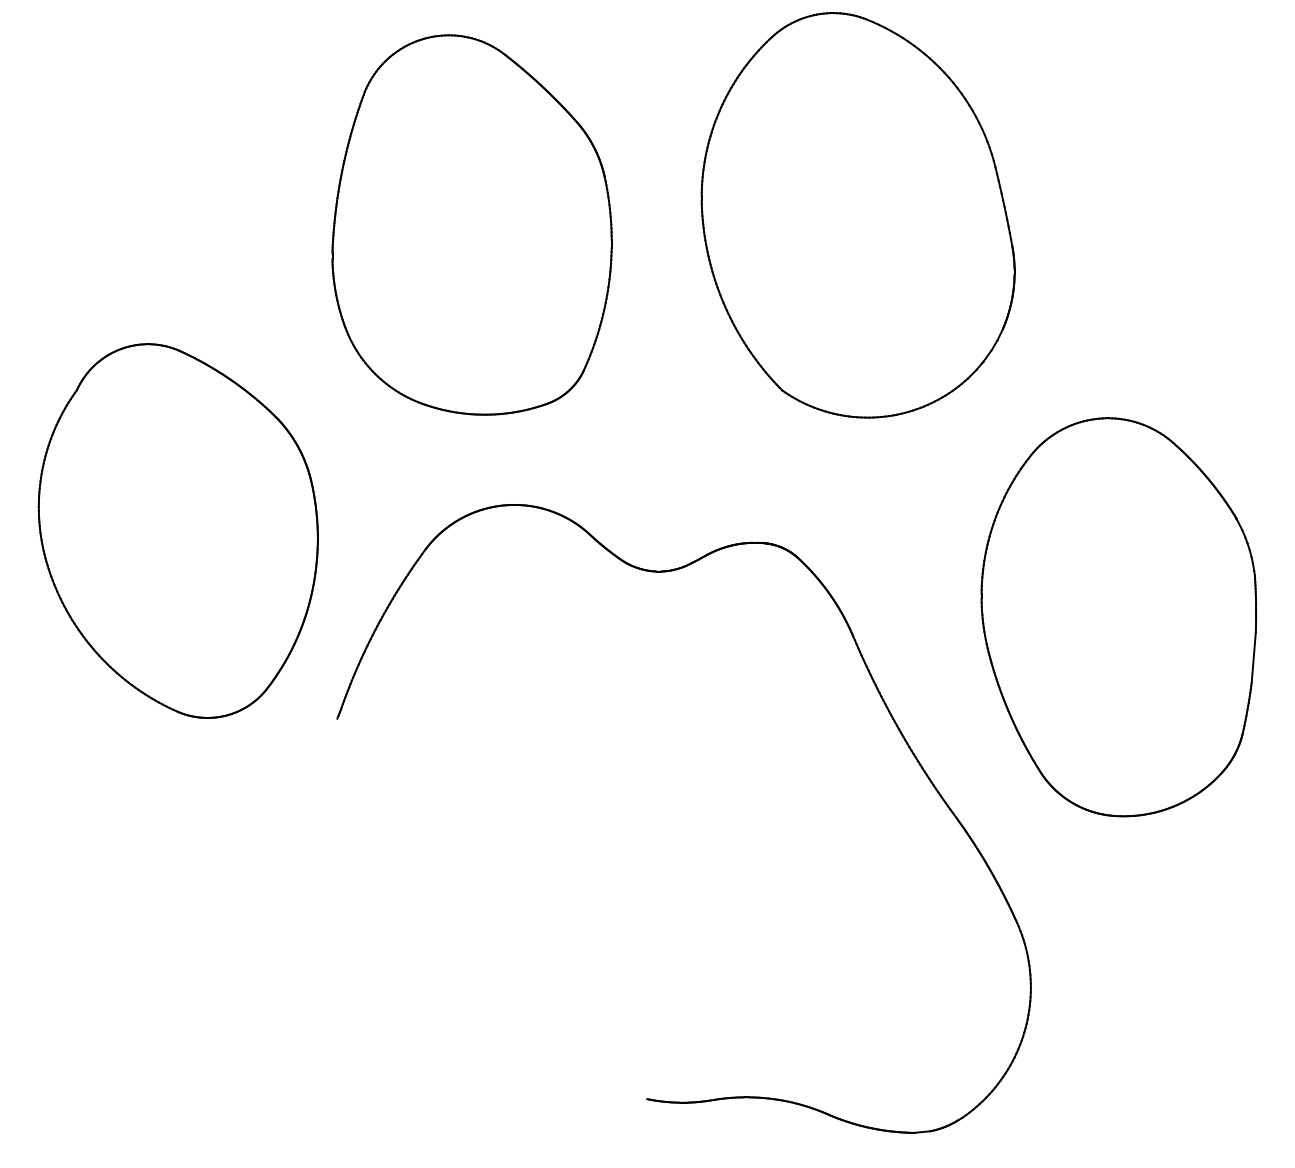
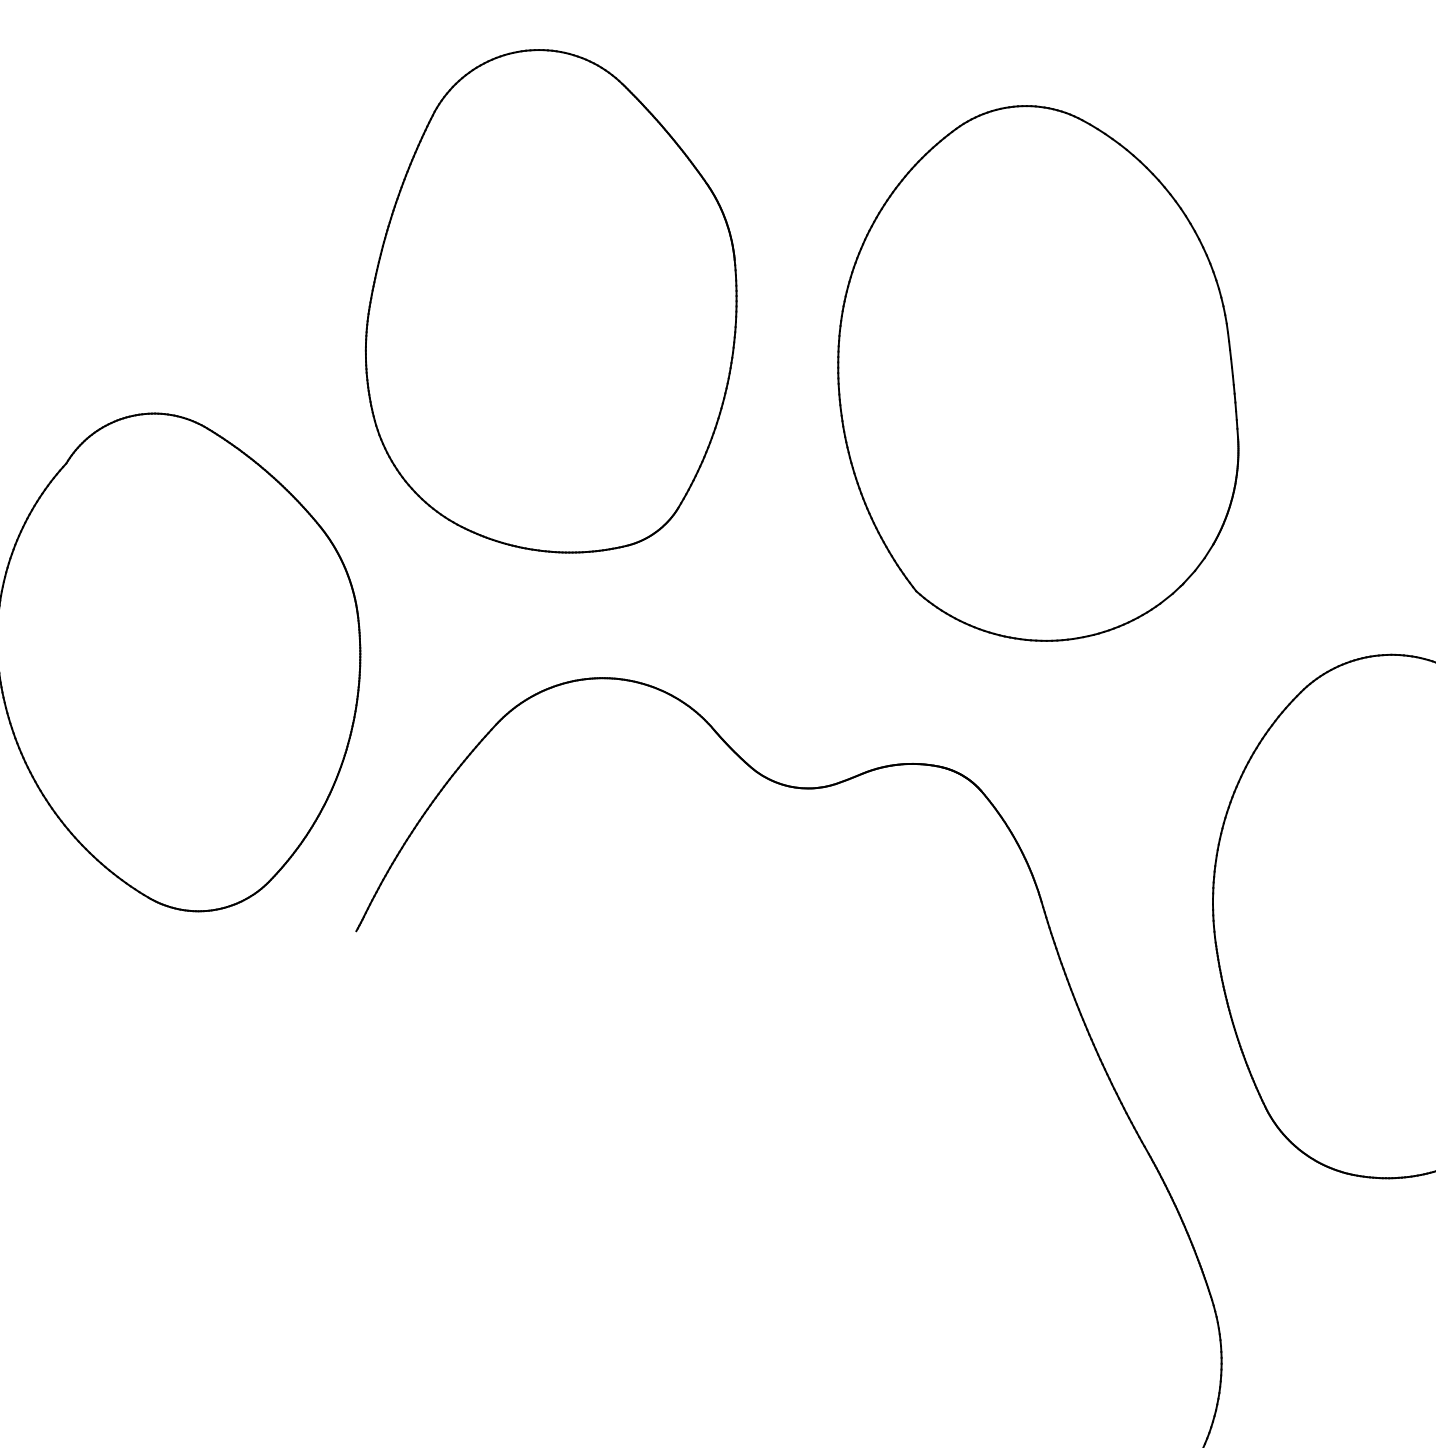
part: (857, 215) -> (1040, 374), moved
part: (471, 224) -> (553, 300), moved

